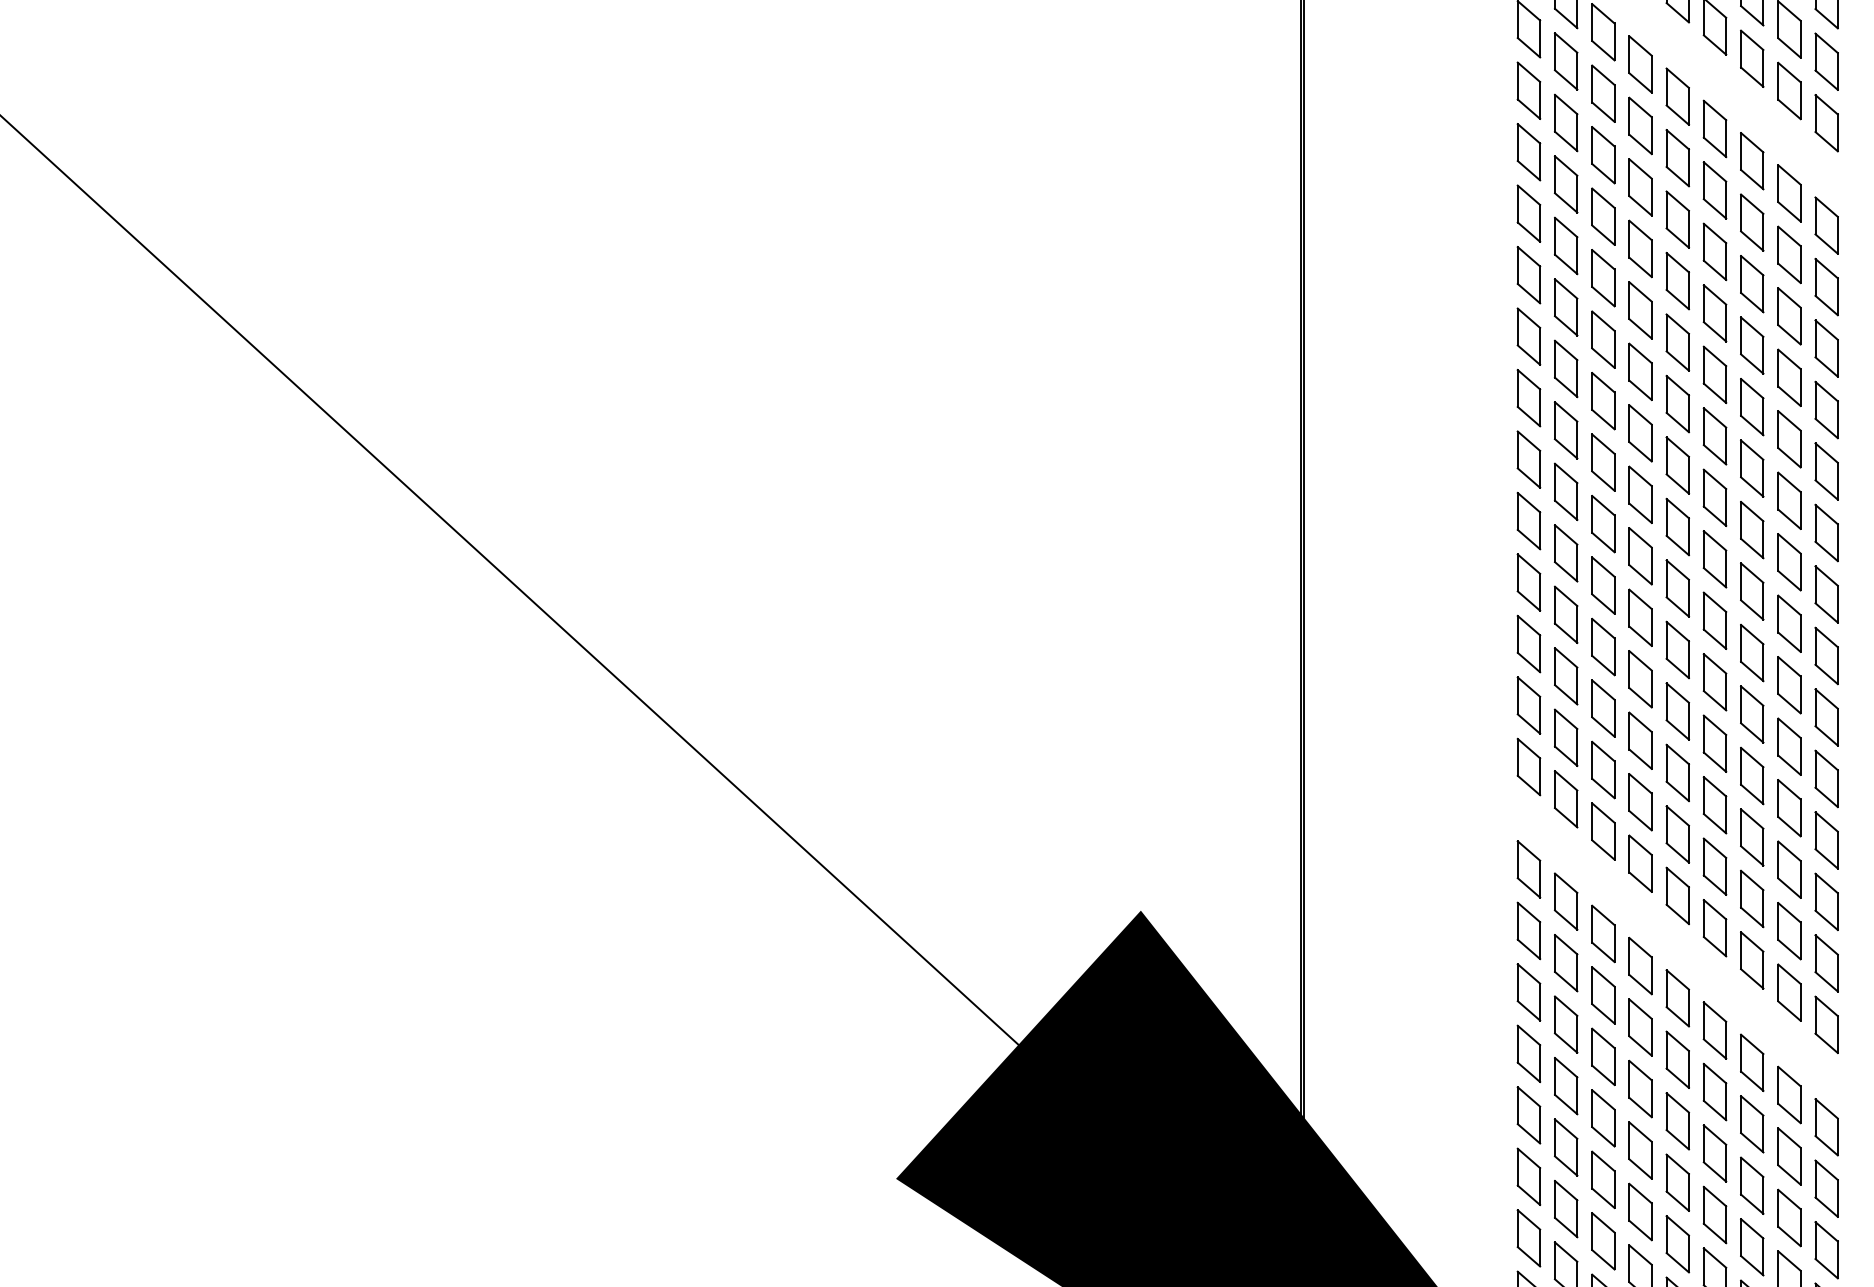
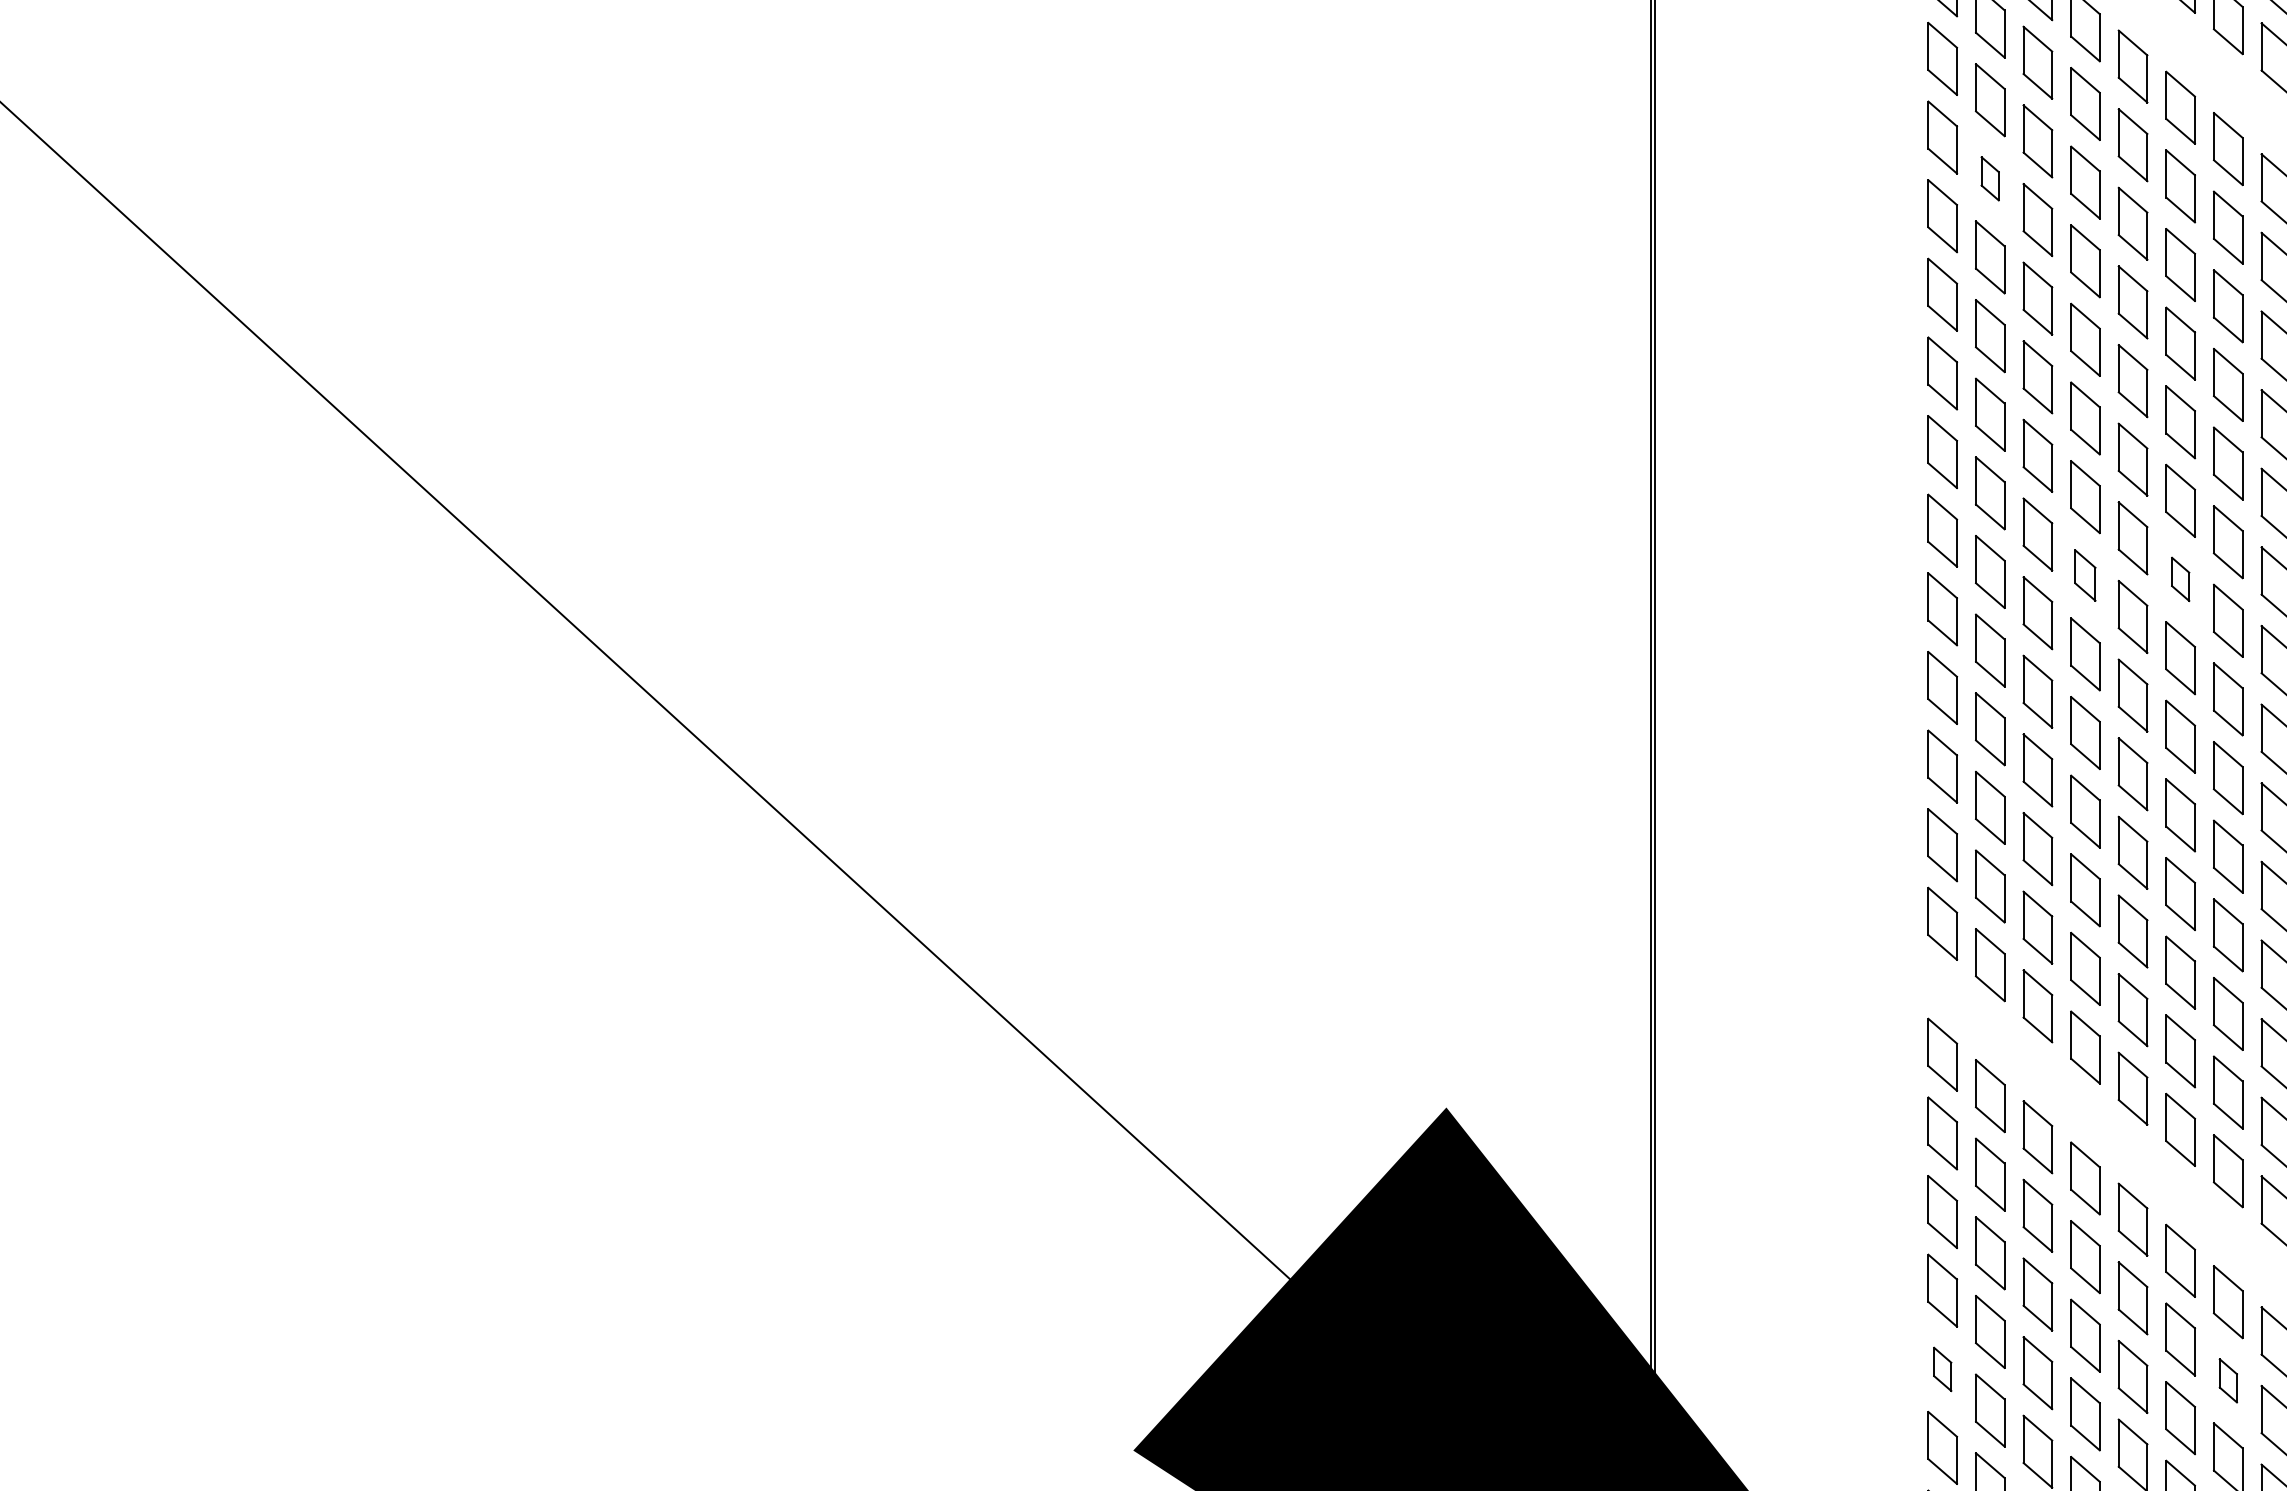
part: (1565, 184) -> (1989, 178), size x0.6
part: (1640, 494) -> (2085, 575), size x0.7
part: (1714, 497) -> (2180, 579), size x0.6
part: (1528, 1115) -> (1942, 1369), size x0.6
part: (1752, 1124) -> (2228, 1381), size x0.6

